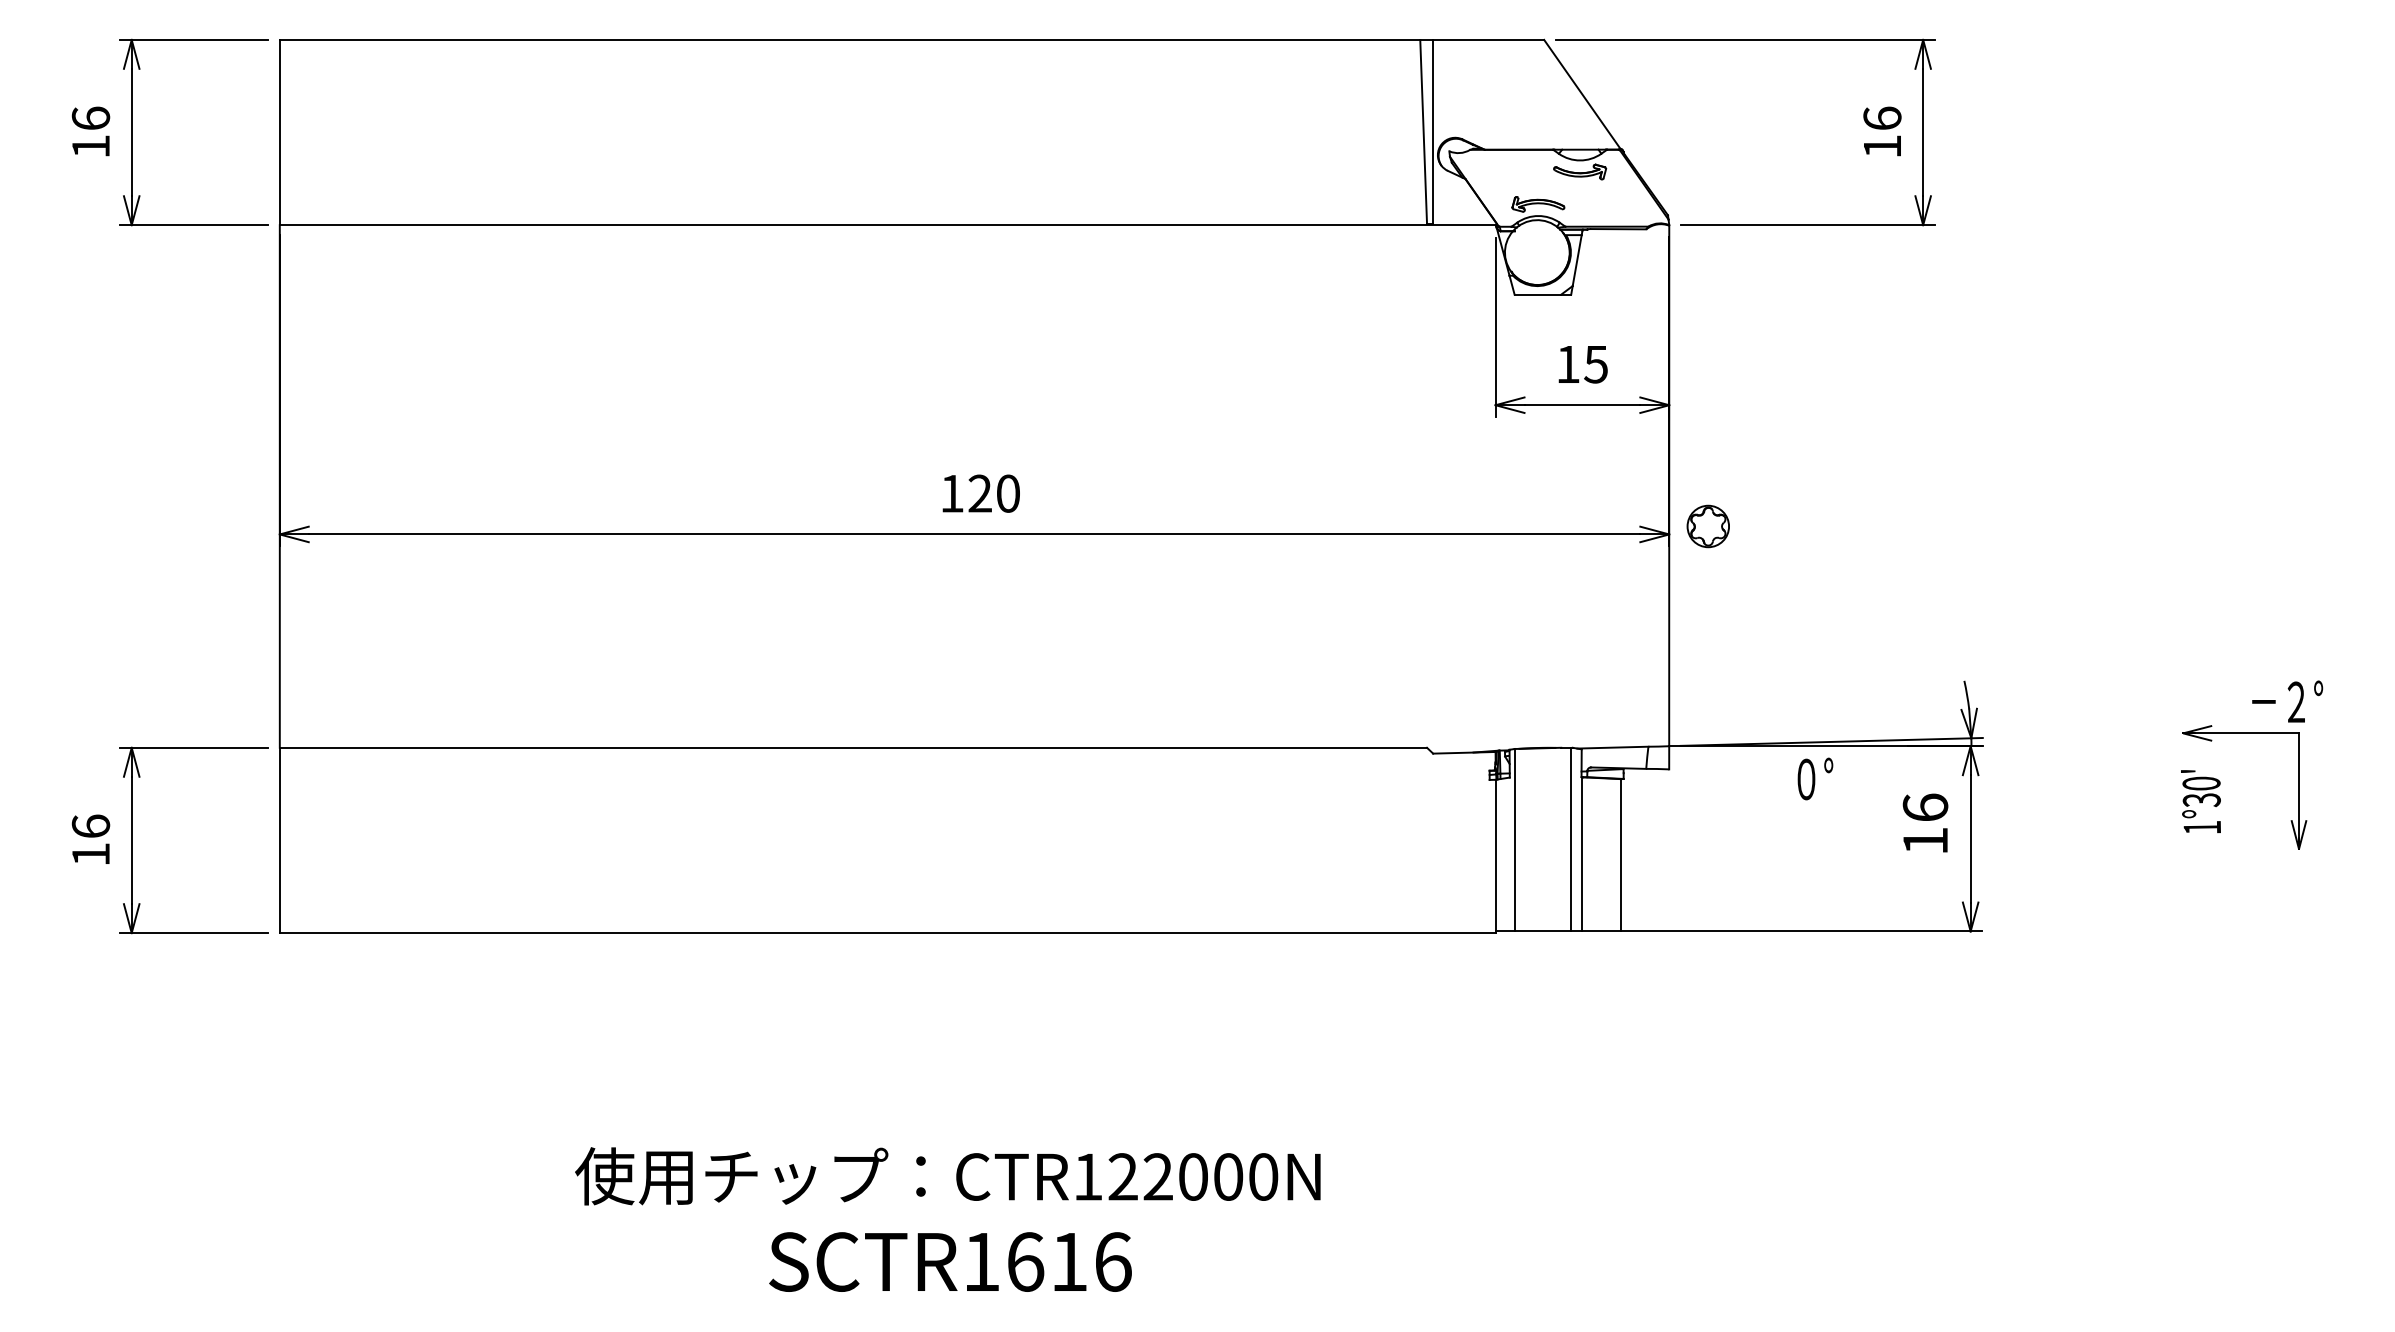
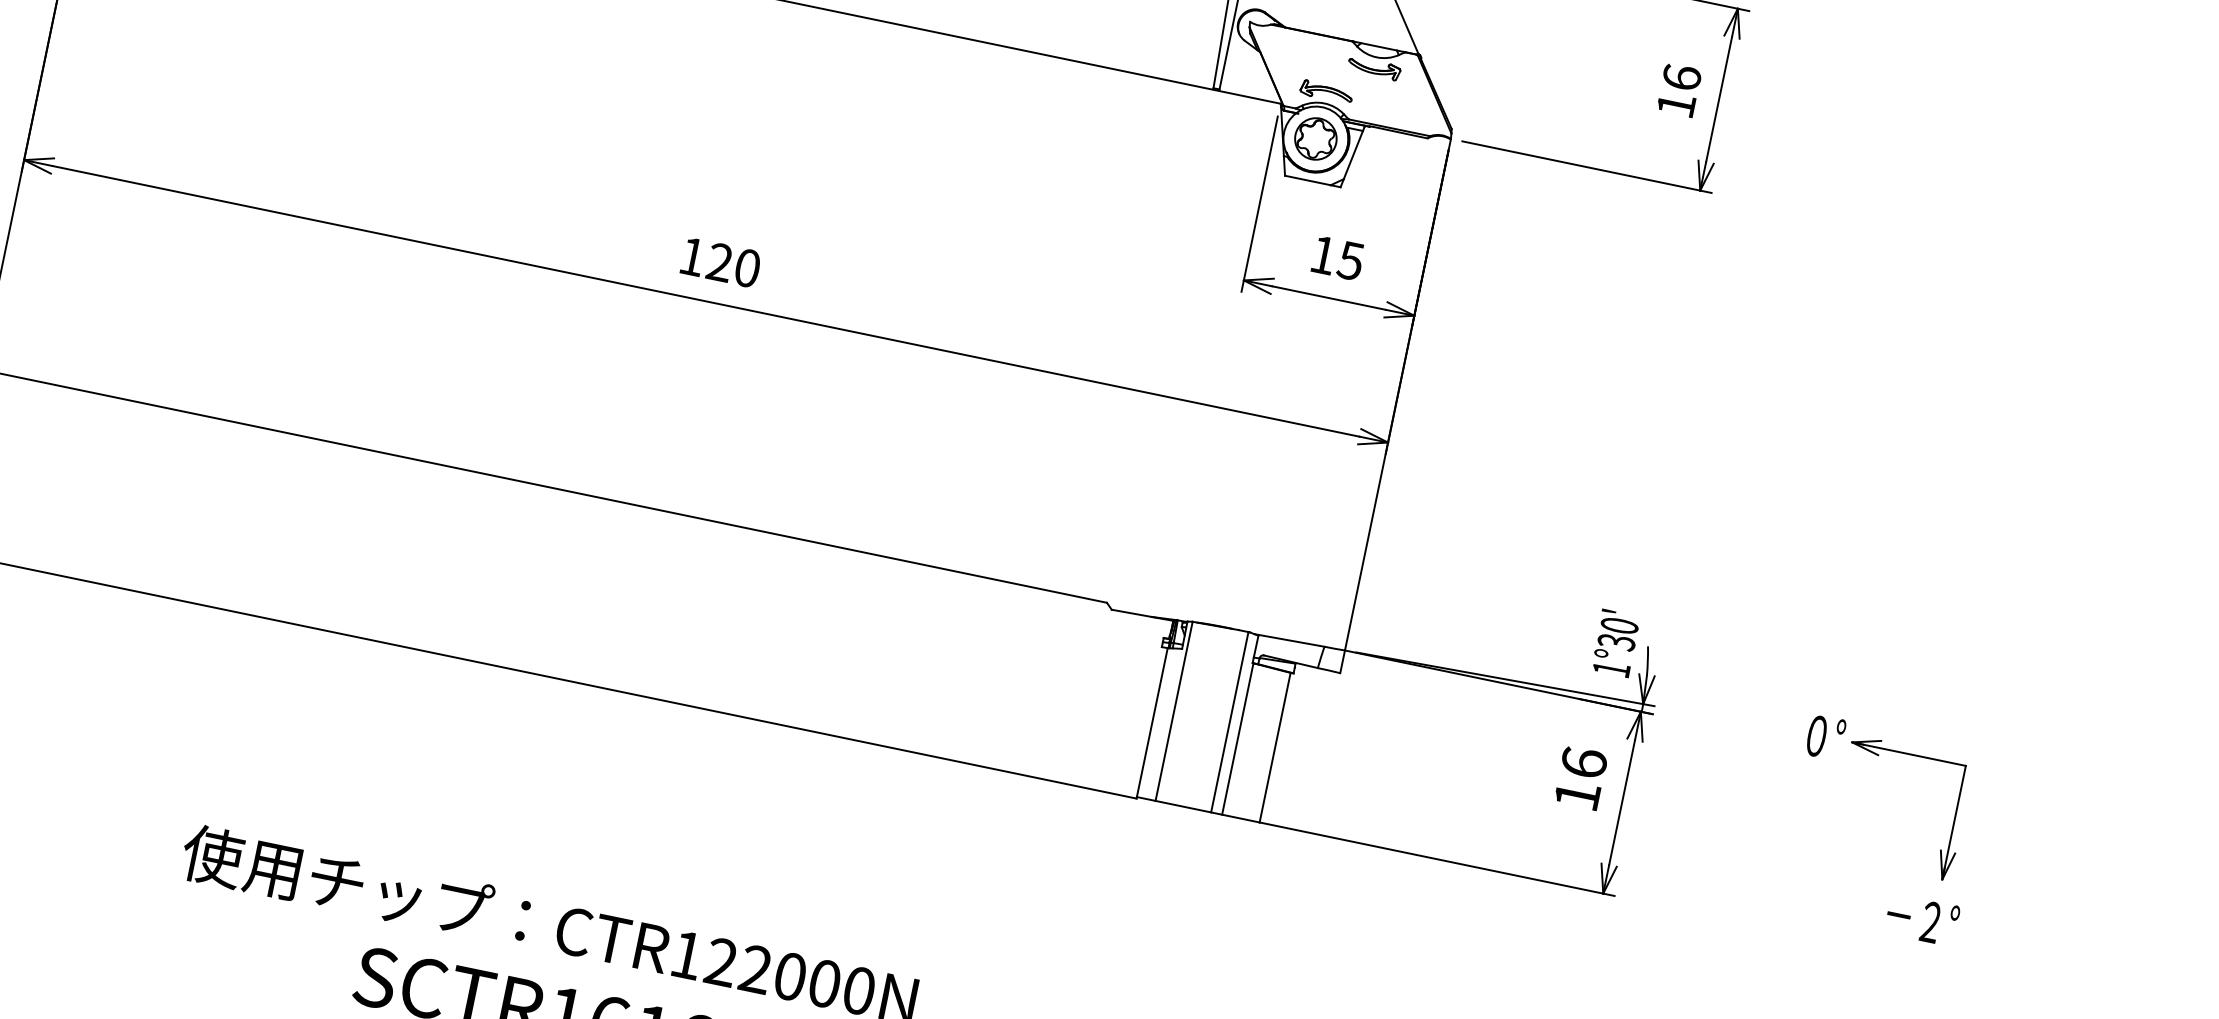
part: (1707, 526) -> (1315, 138), moved
text: (2287, 701) -> (1922, 919), moved
text: (1815, 778) -> (1825, 737), moved
text: (2200, 801) -> (1615, 643), moved

